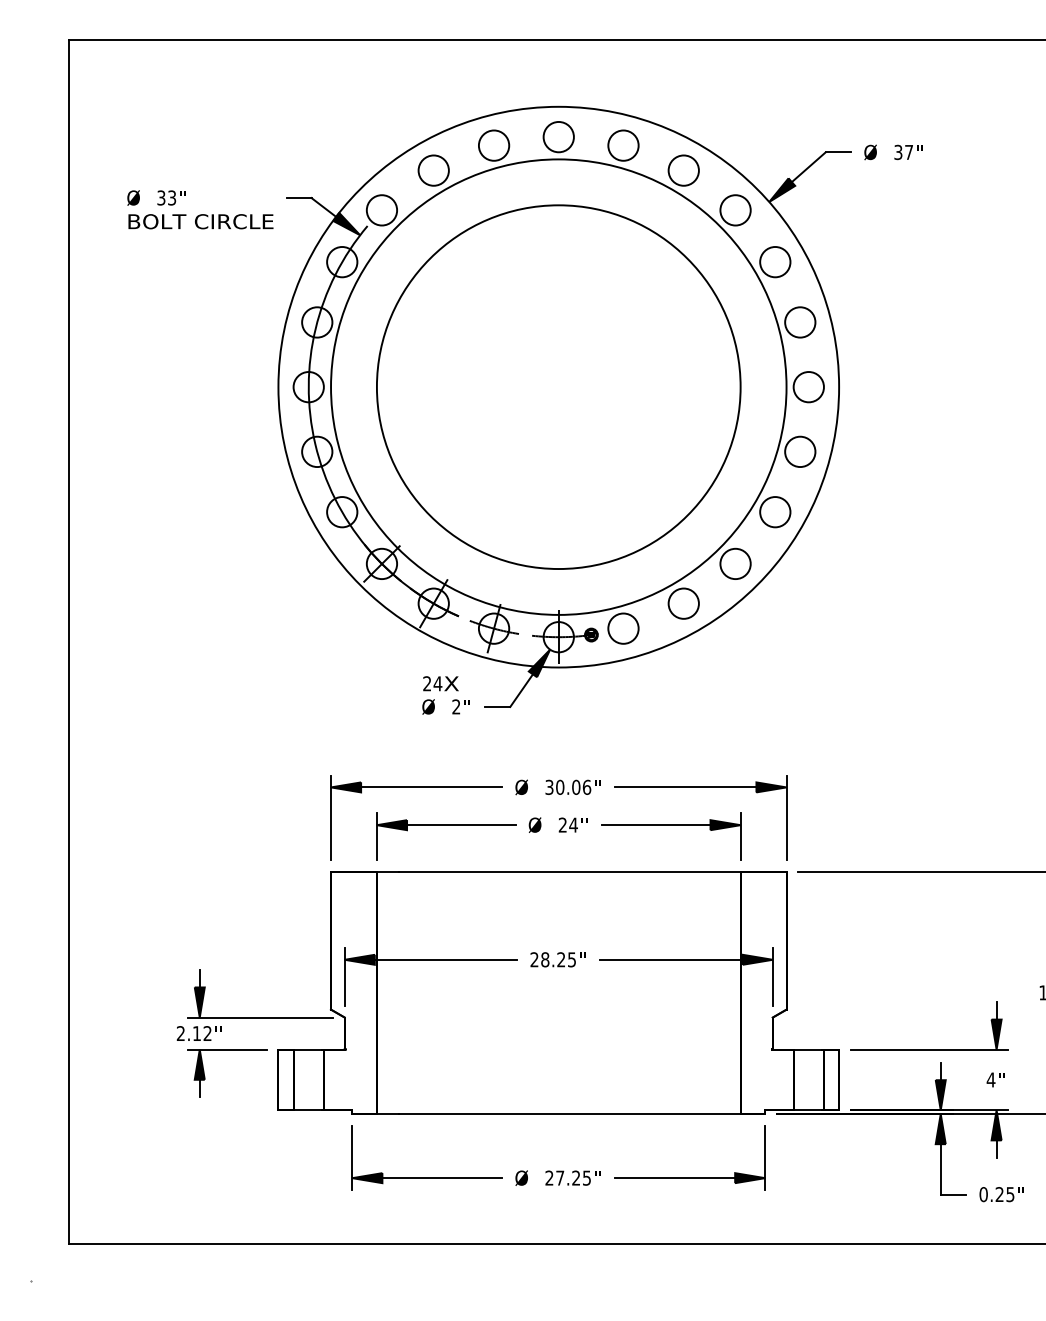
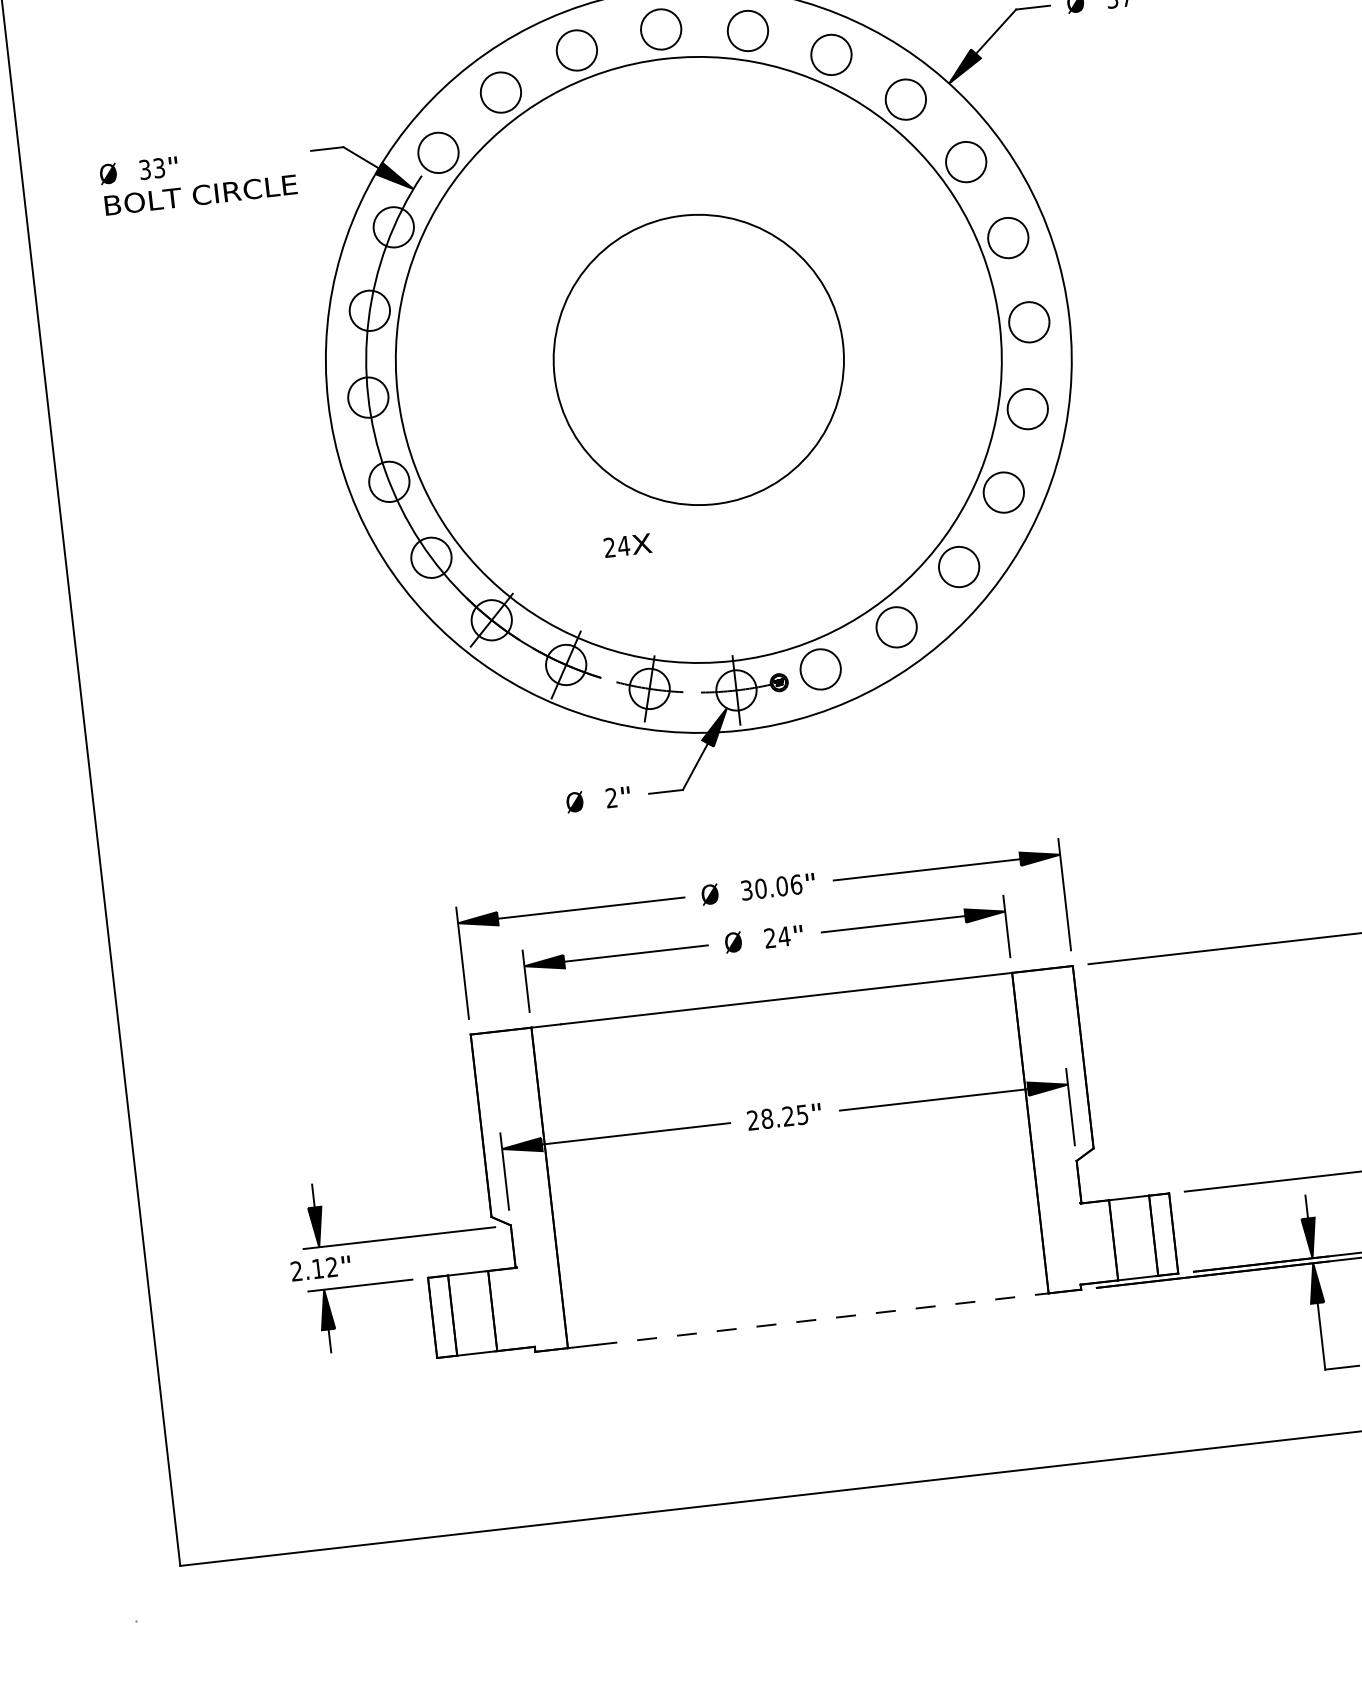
circle: (558, 387) -> (698, 360), size x0.6
text: (440, 683) -> (627, 545), moved
line: (569, 1114) -> (822, 1319), solid -> dashed
part: (558, 1170) -> (816, 1395), removed

